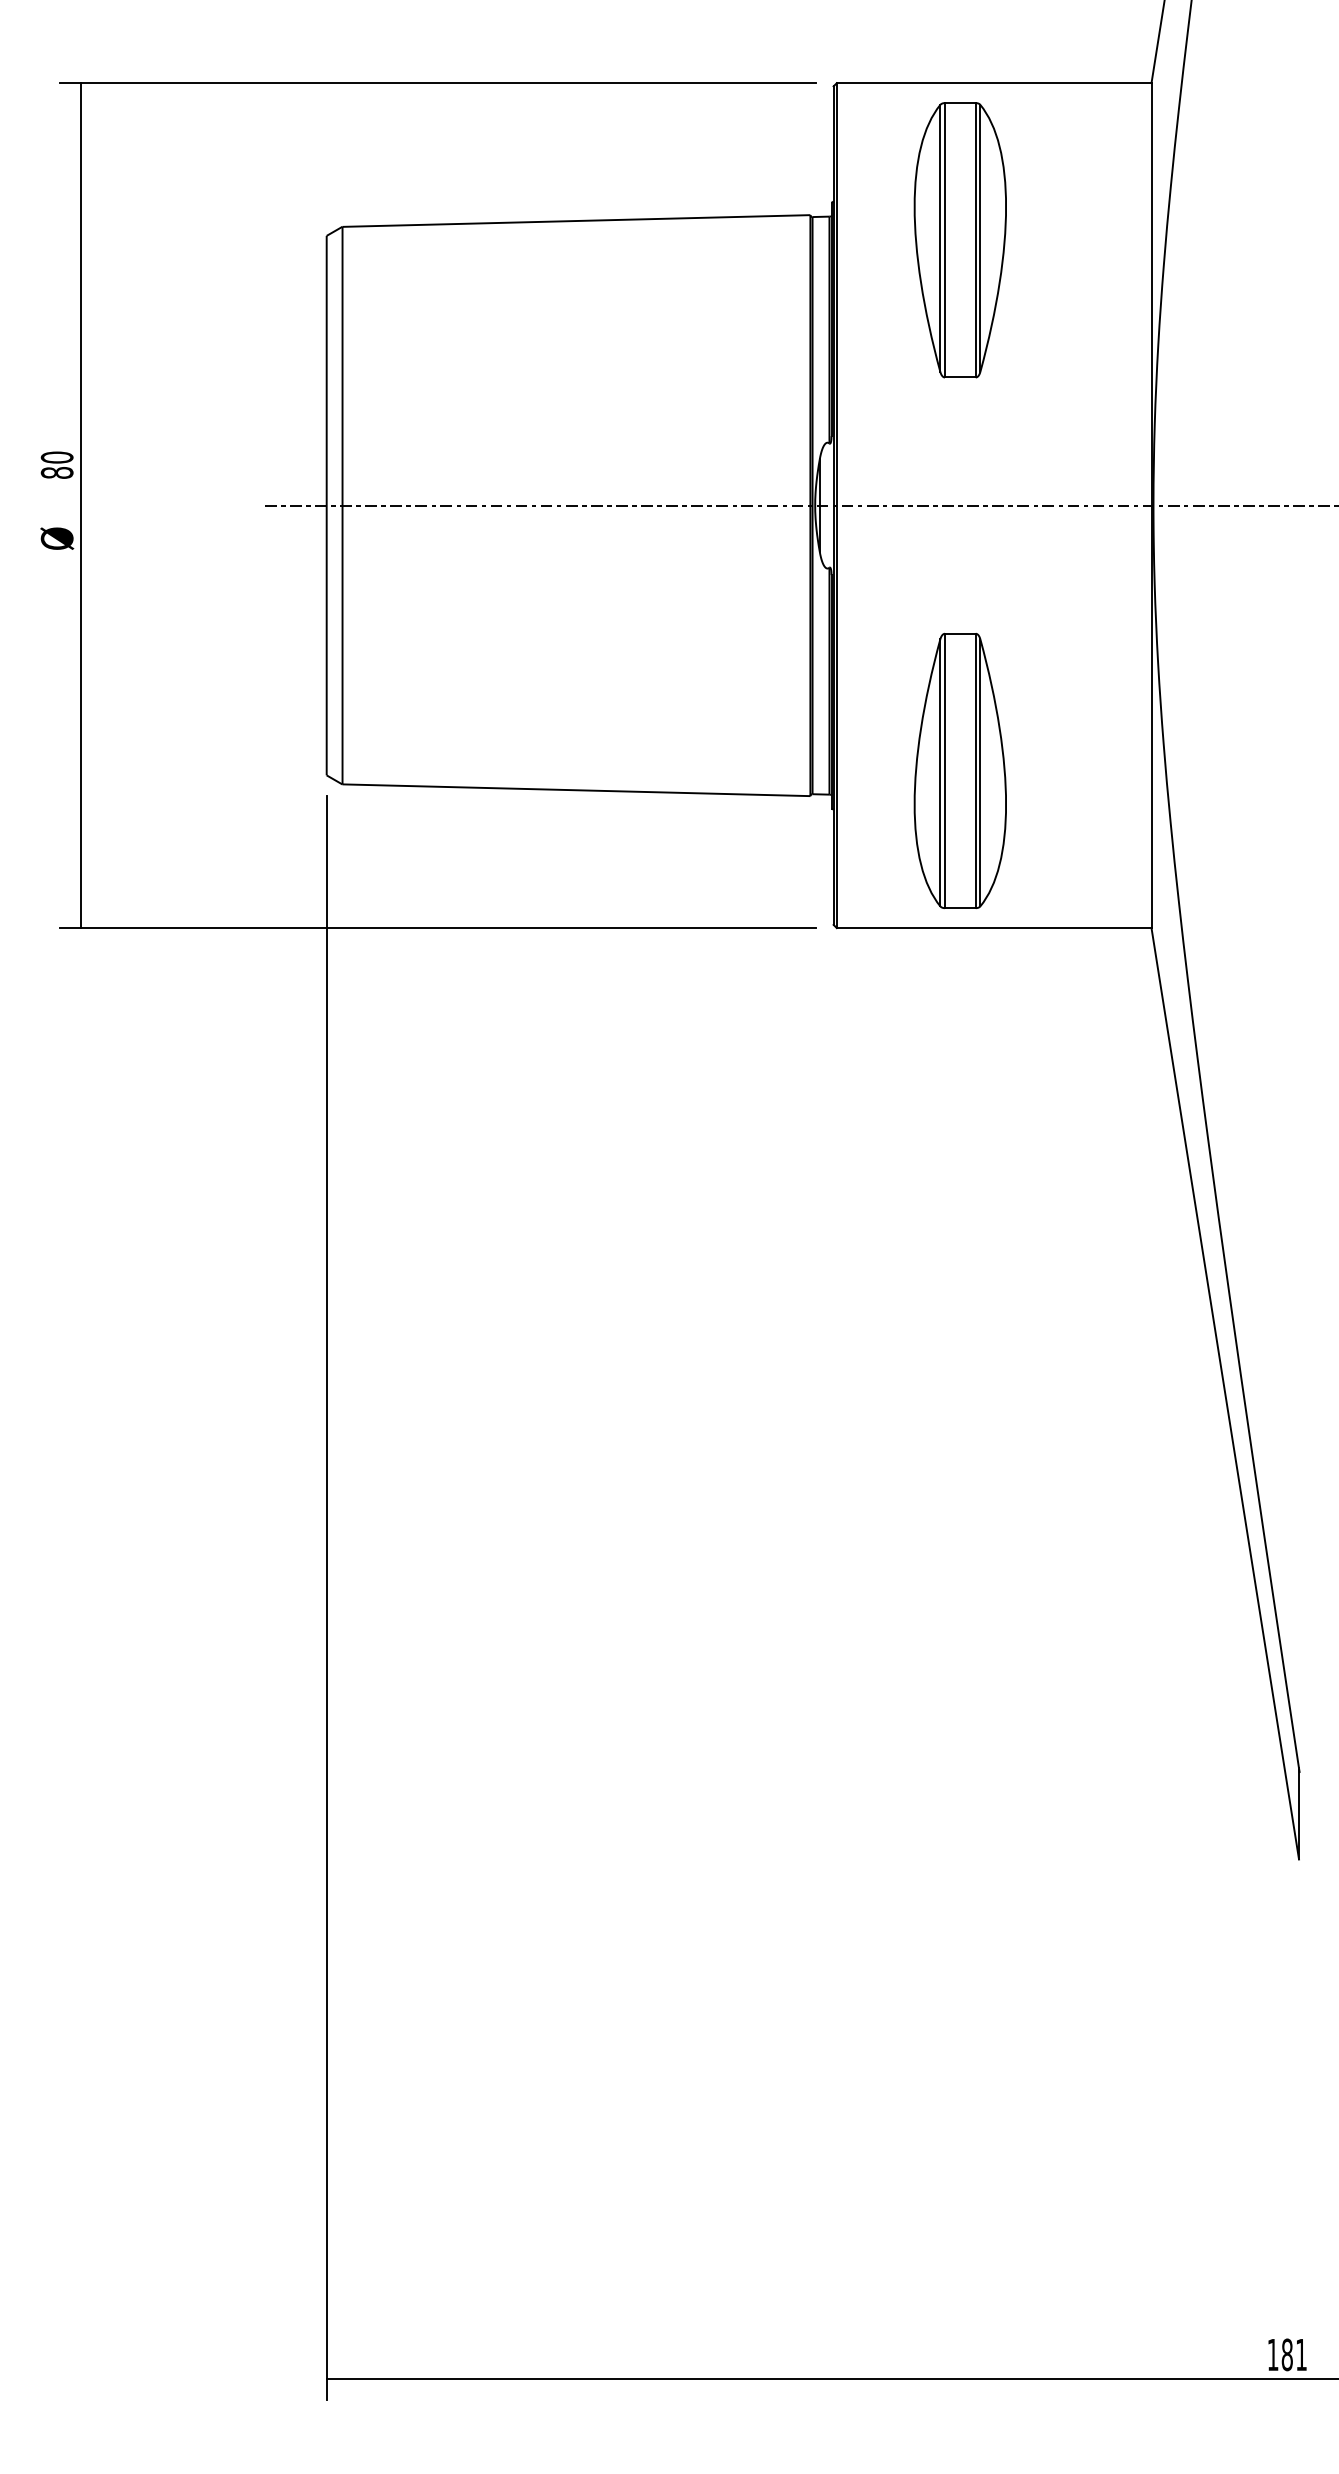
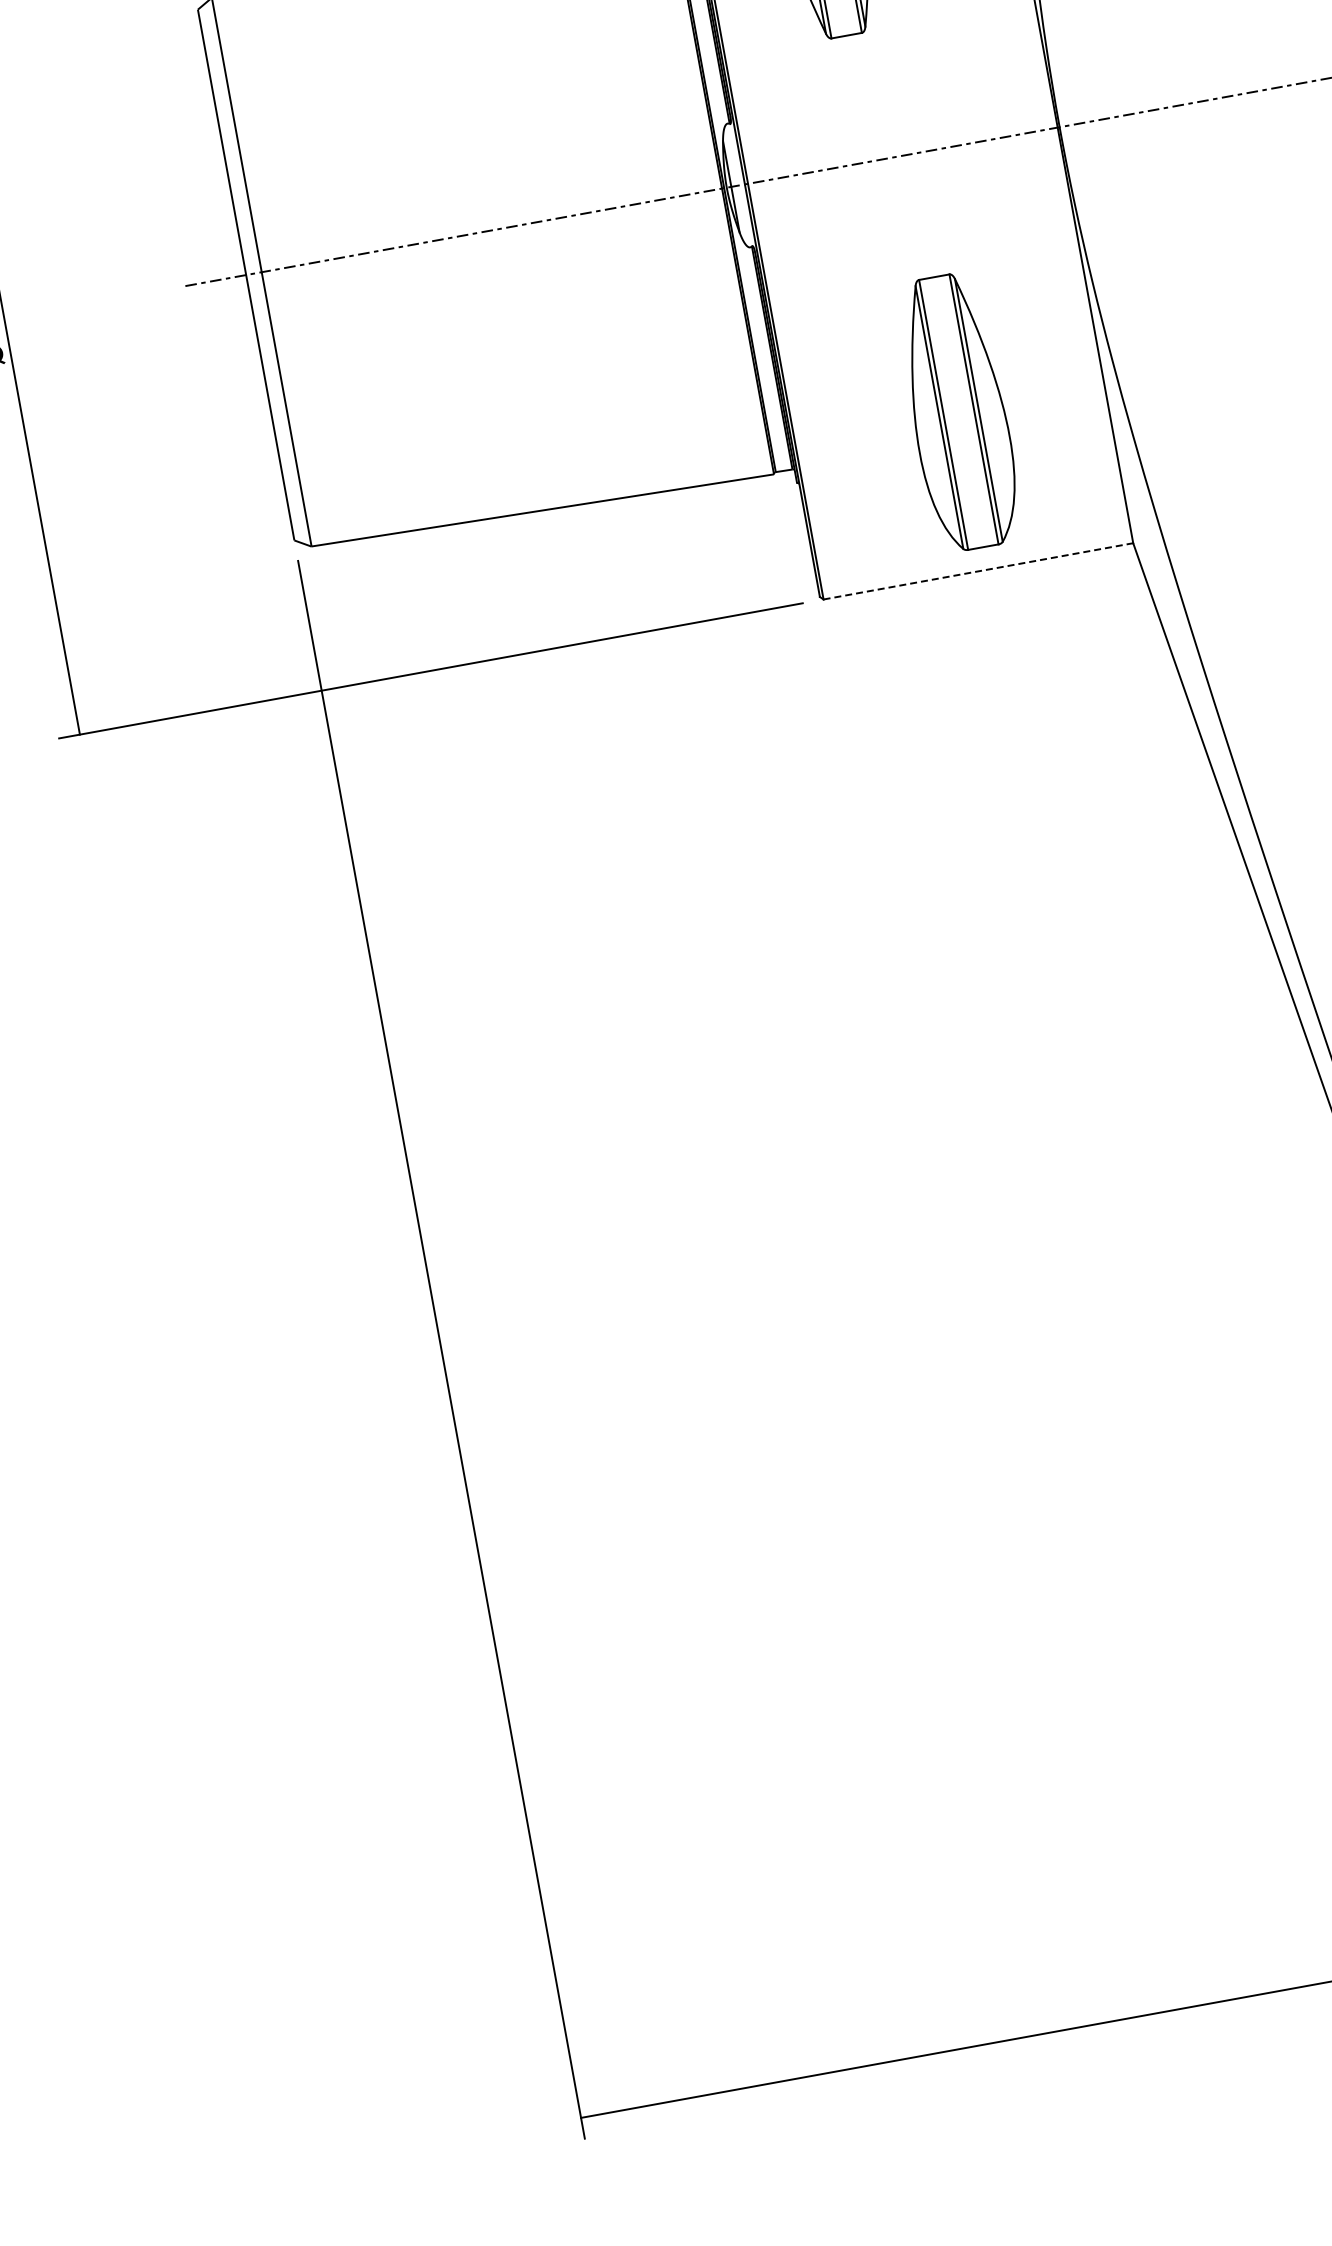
part: (959, 770) -> (957, 411), moved
line: (994, 928) -> (978, 571), solid -> dashed

